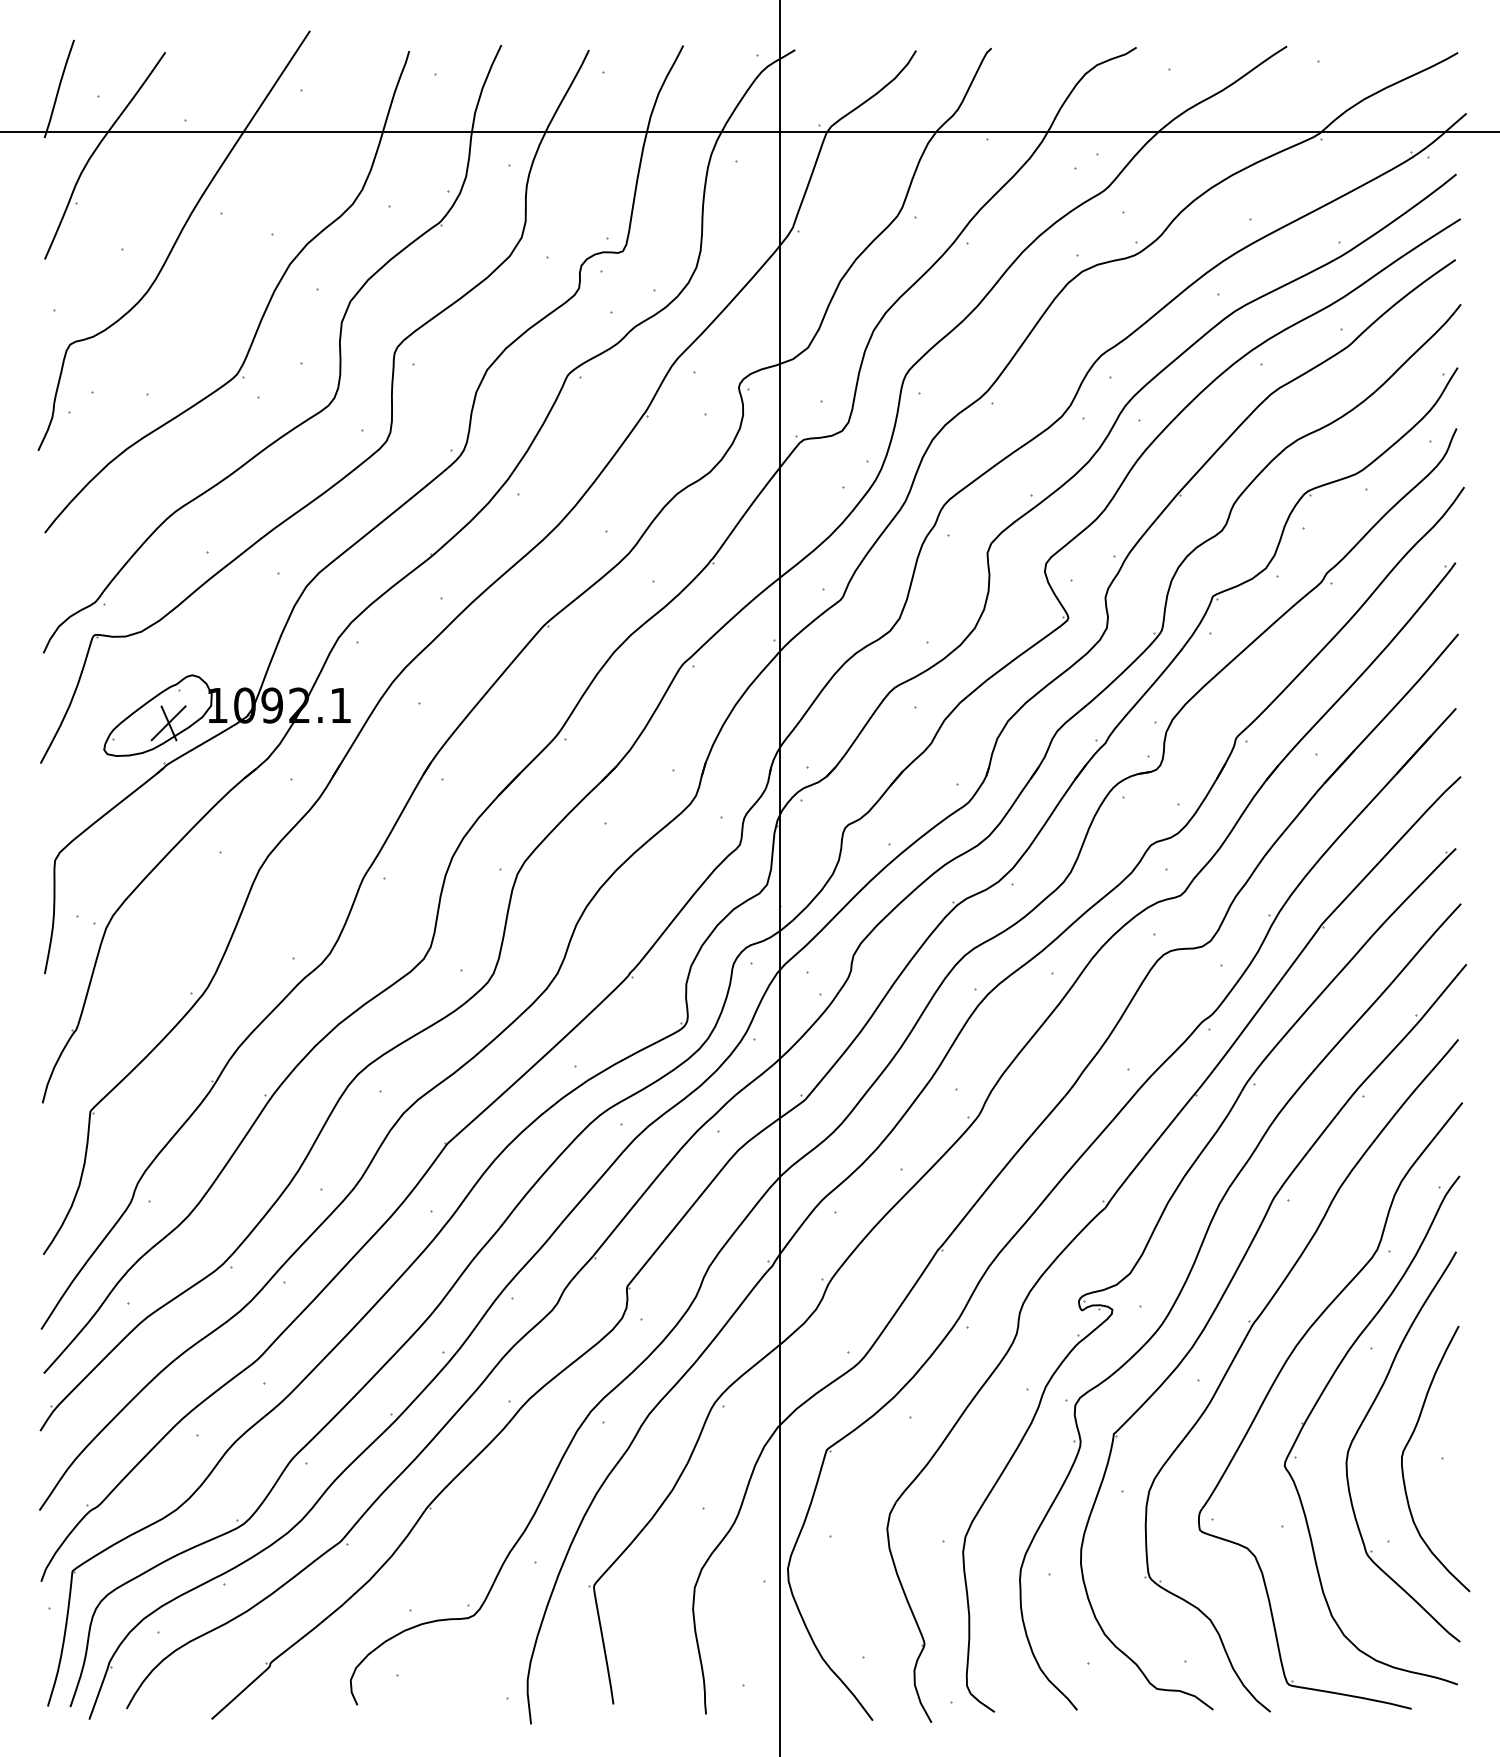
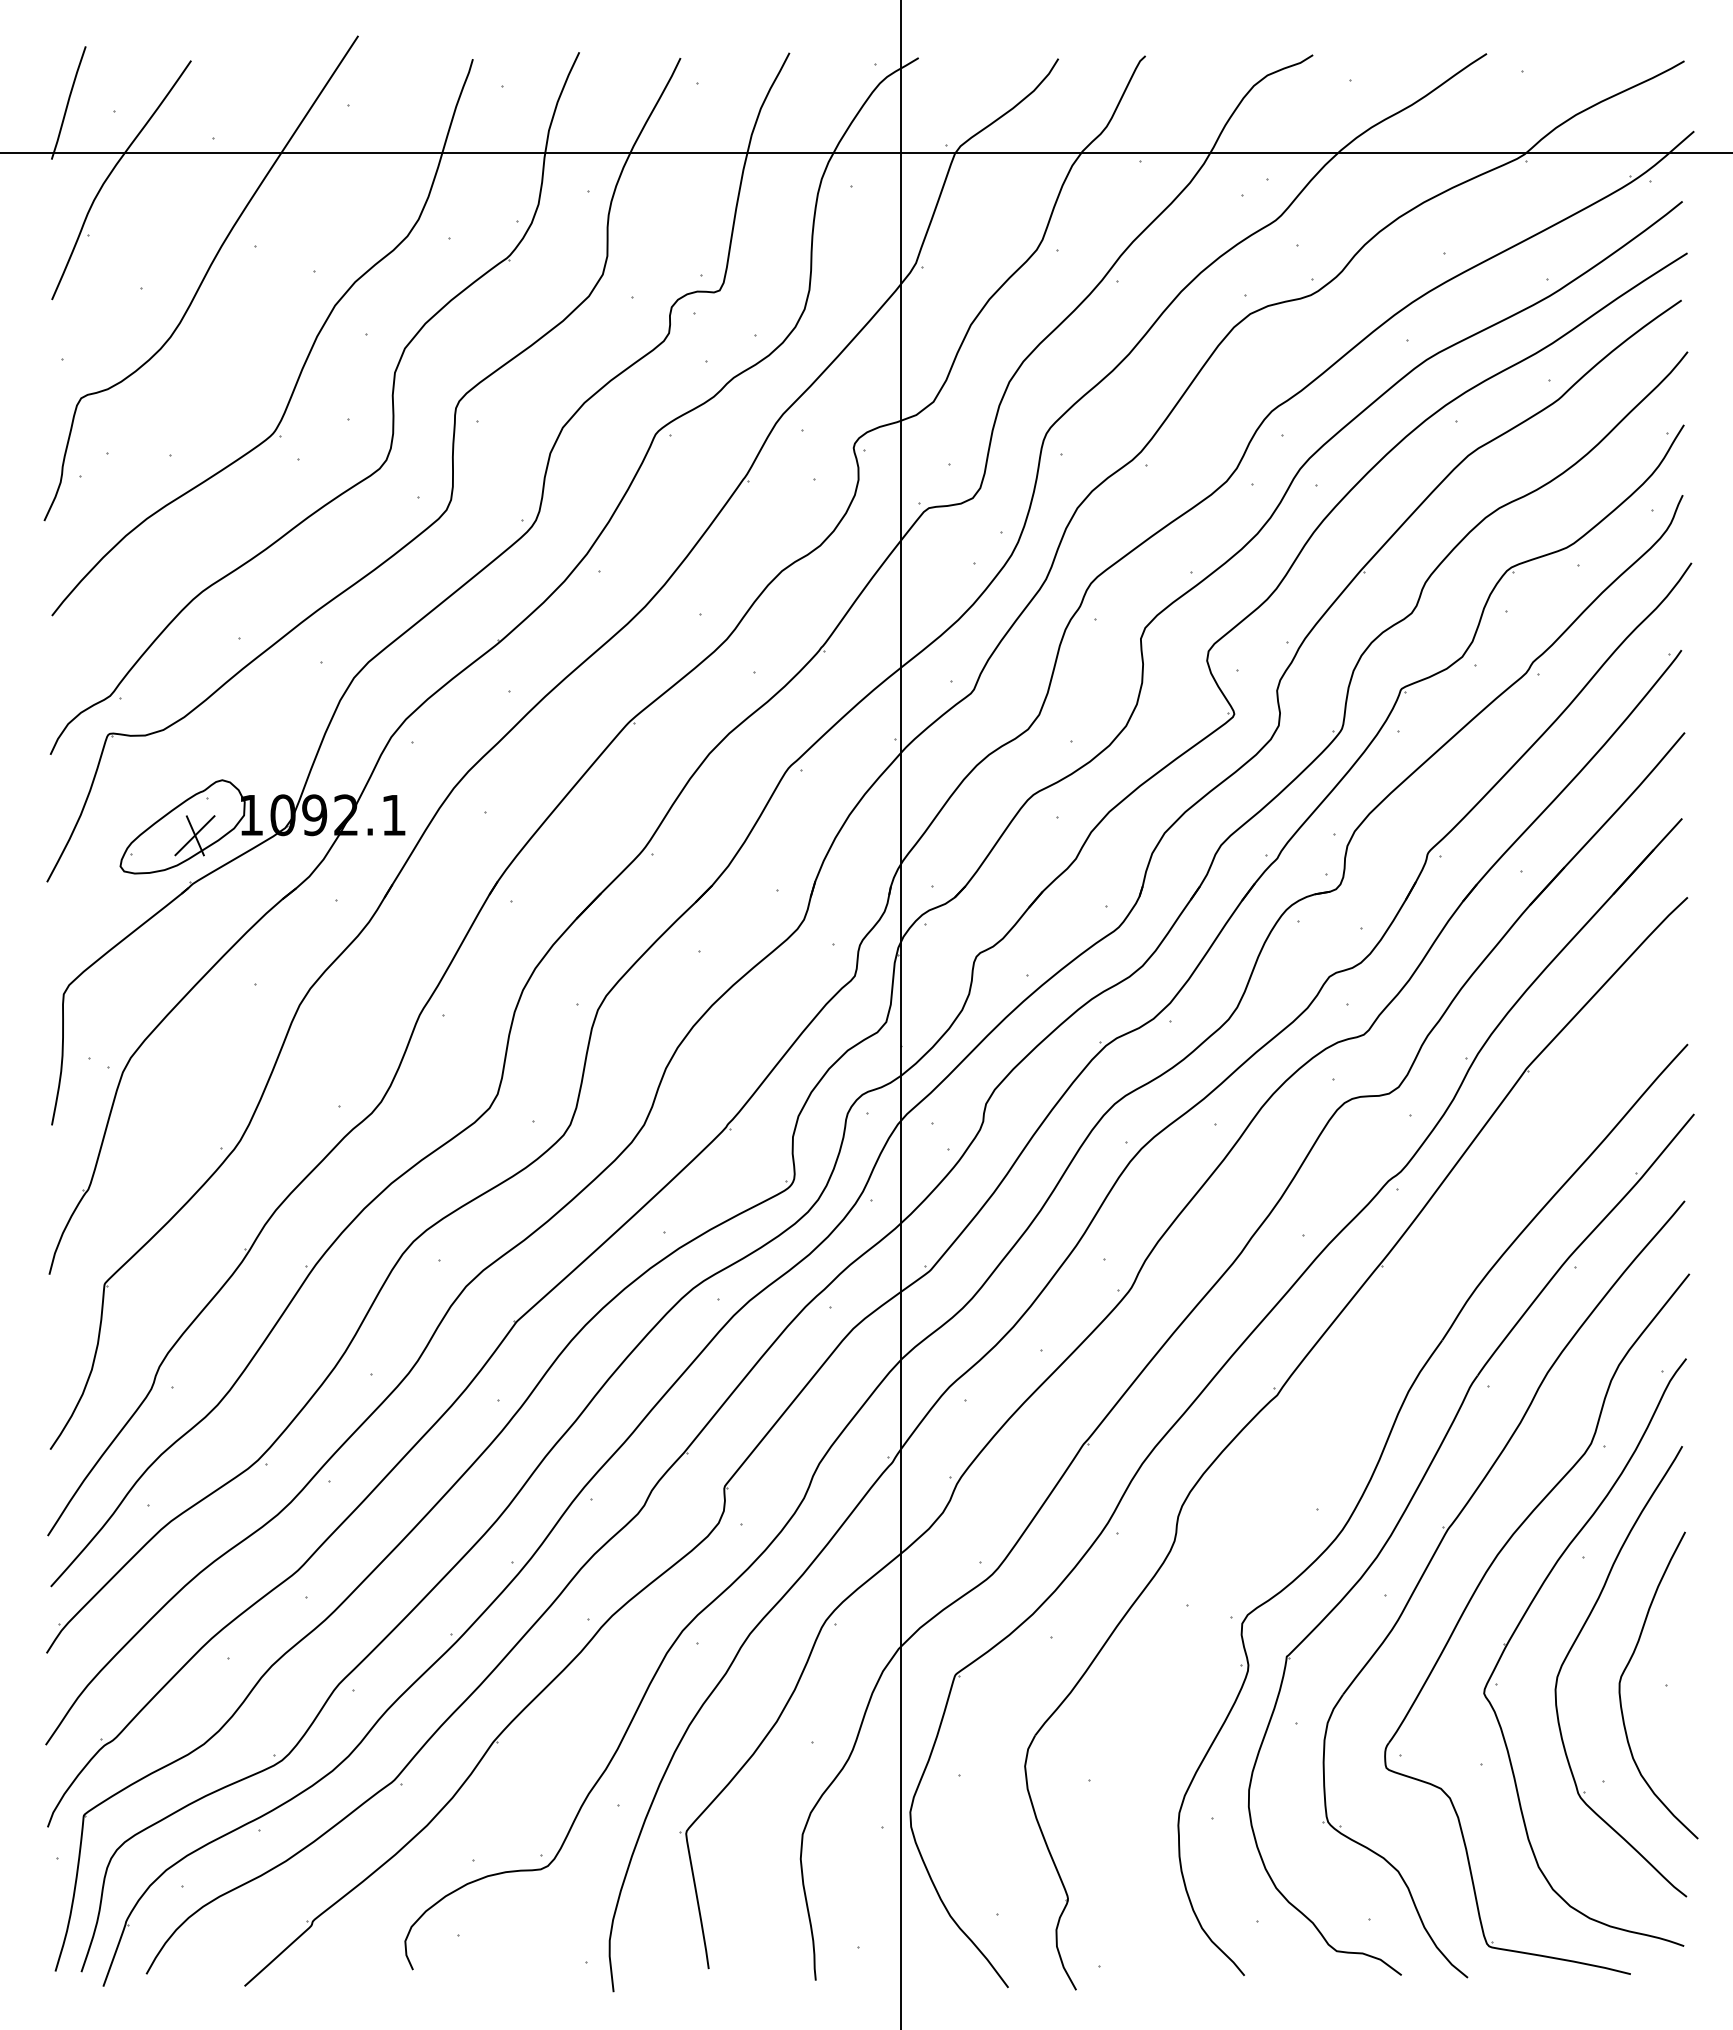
part: (1143, 1253) -> (1321, 1448), removed

